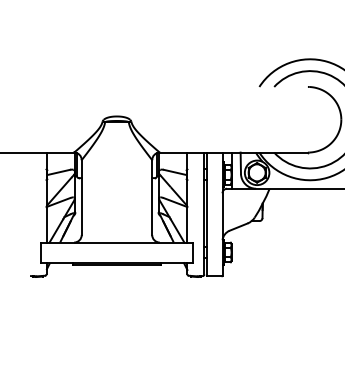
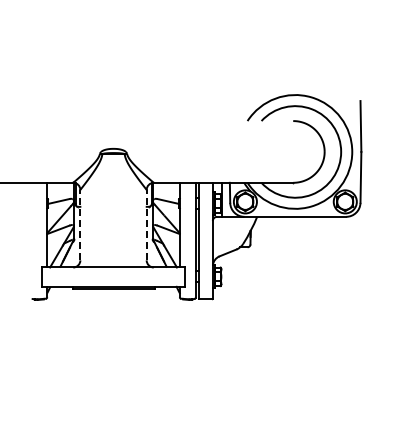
line: (81, 196) -> (80, 224), solid -> dashed
line: (152, 196) -> (146, 224), solid -> dashed

